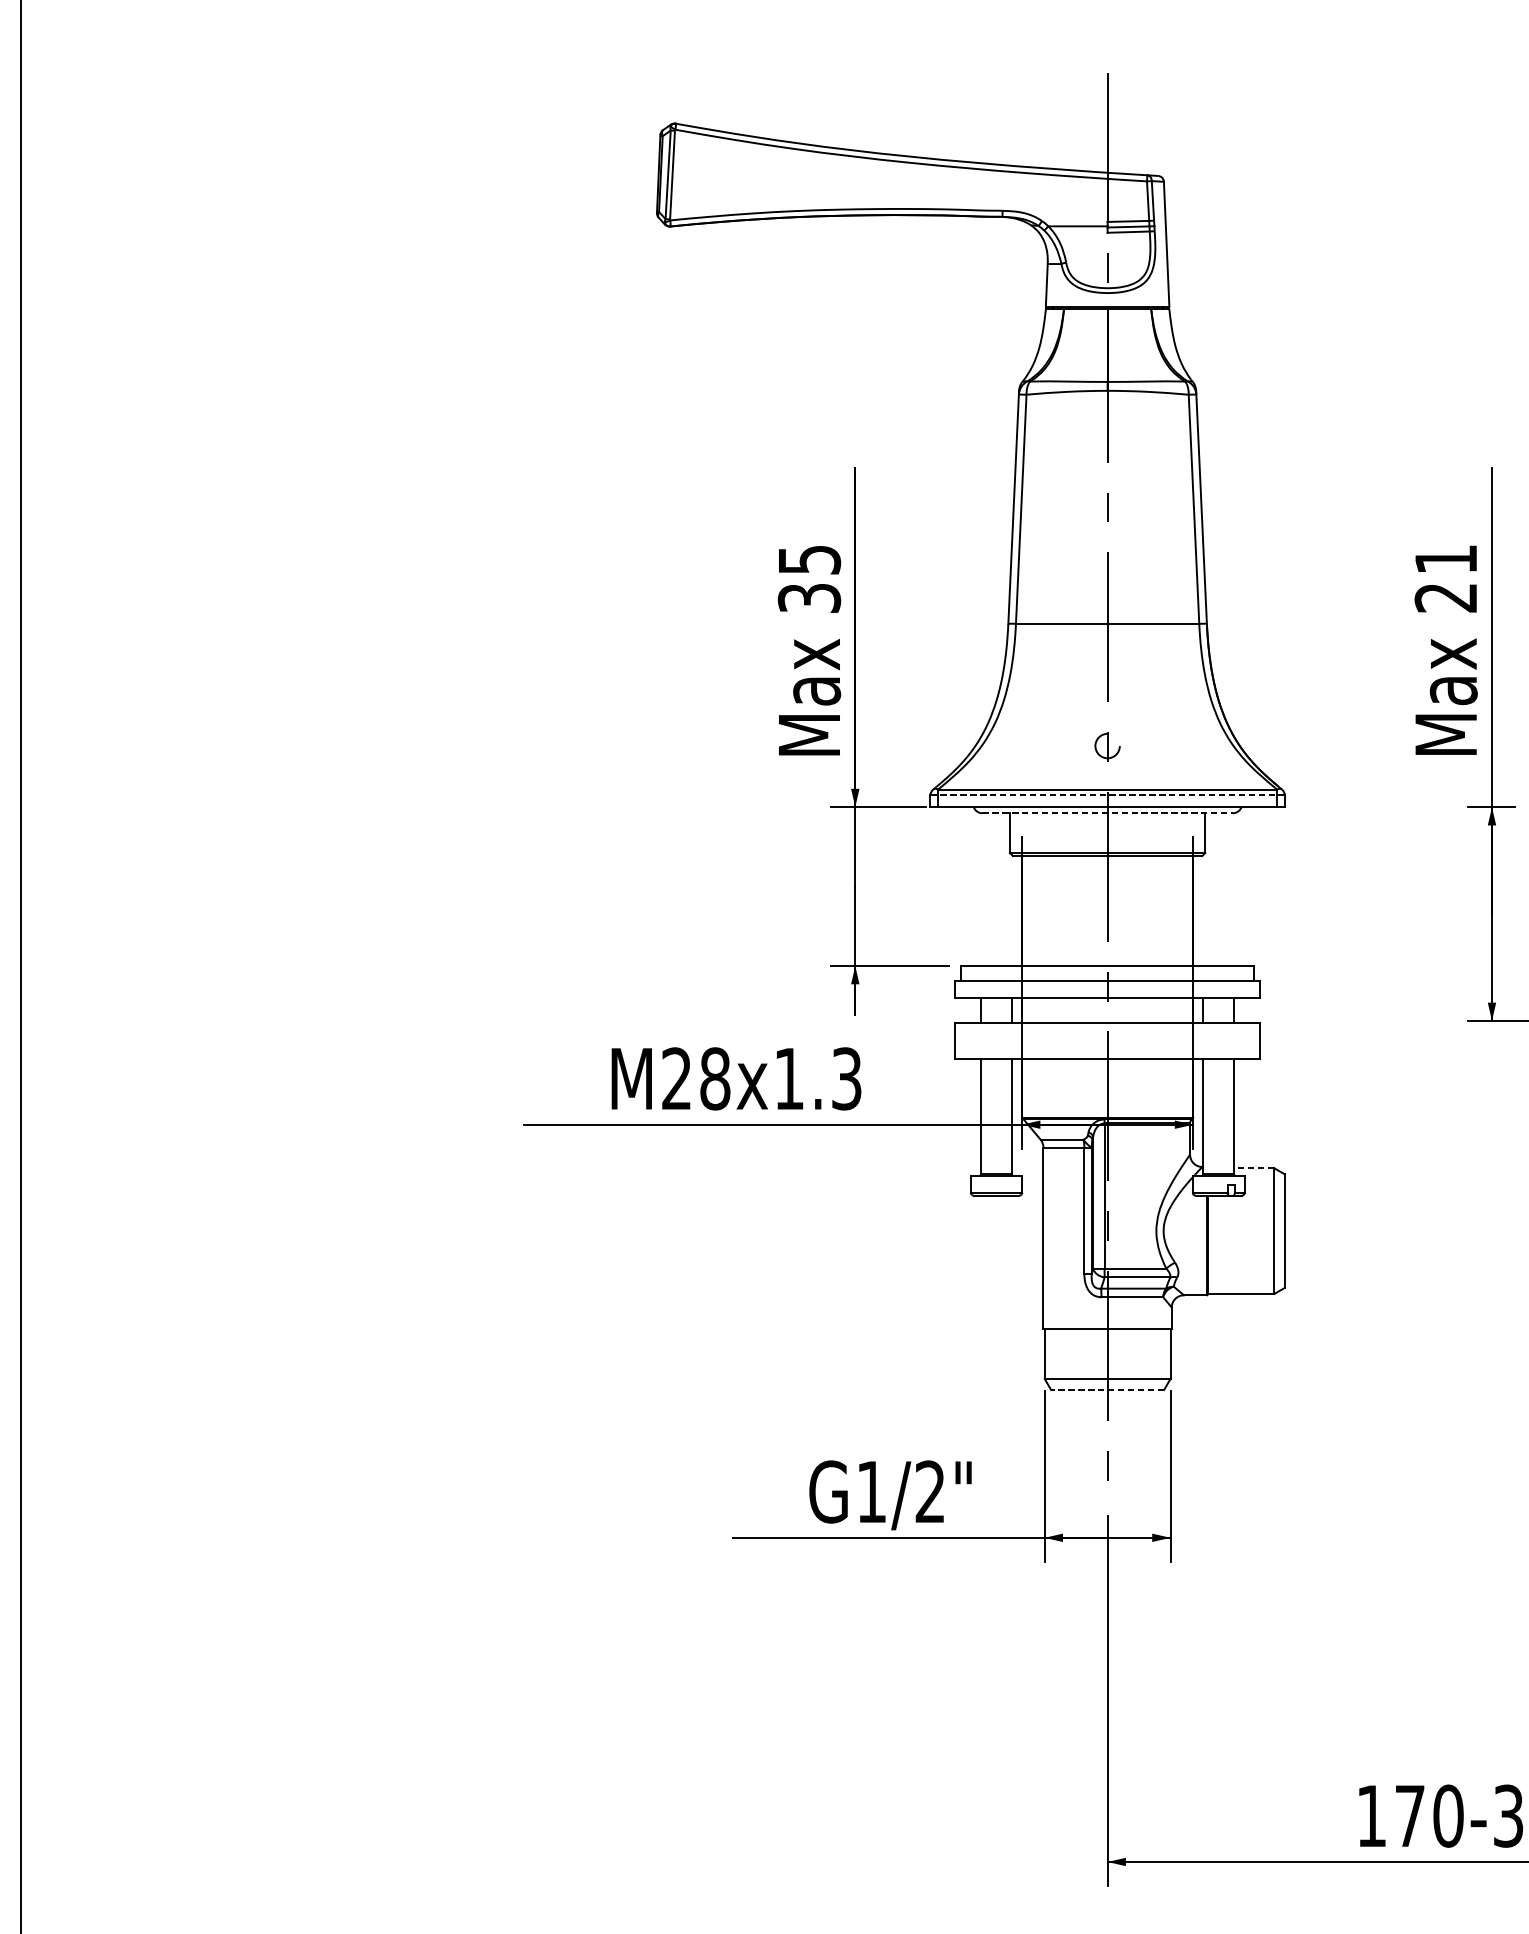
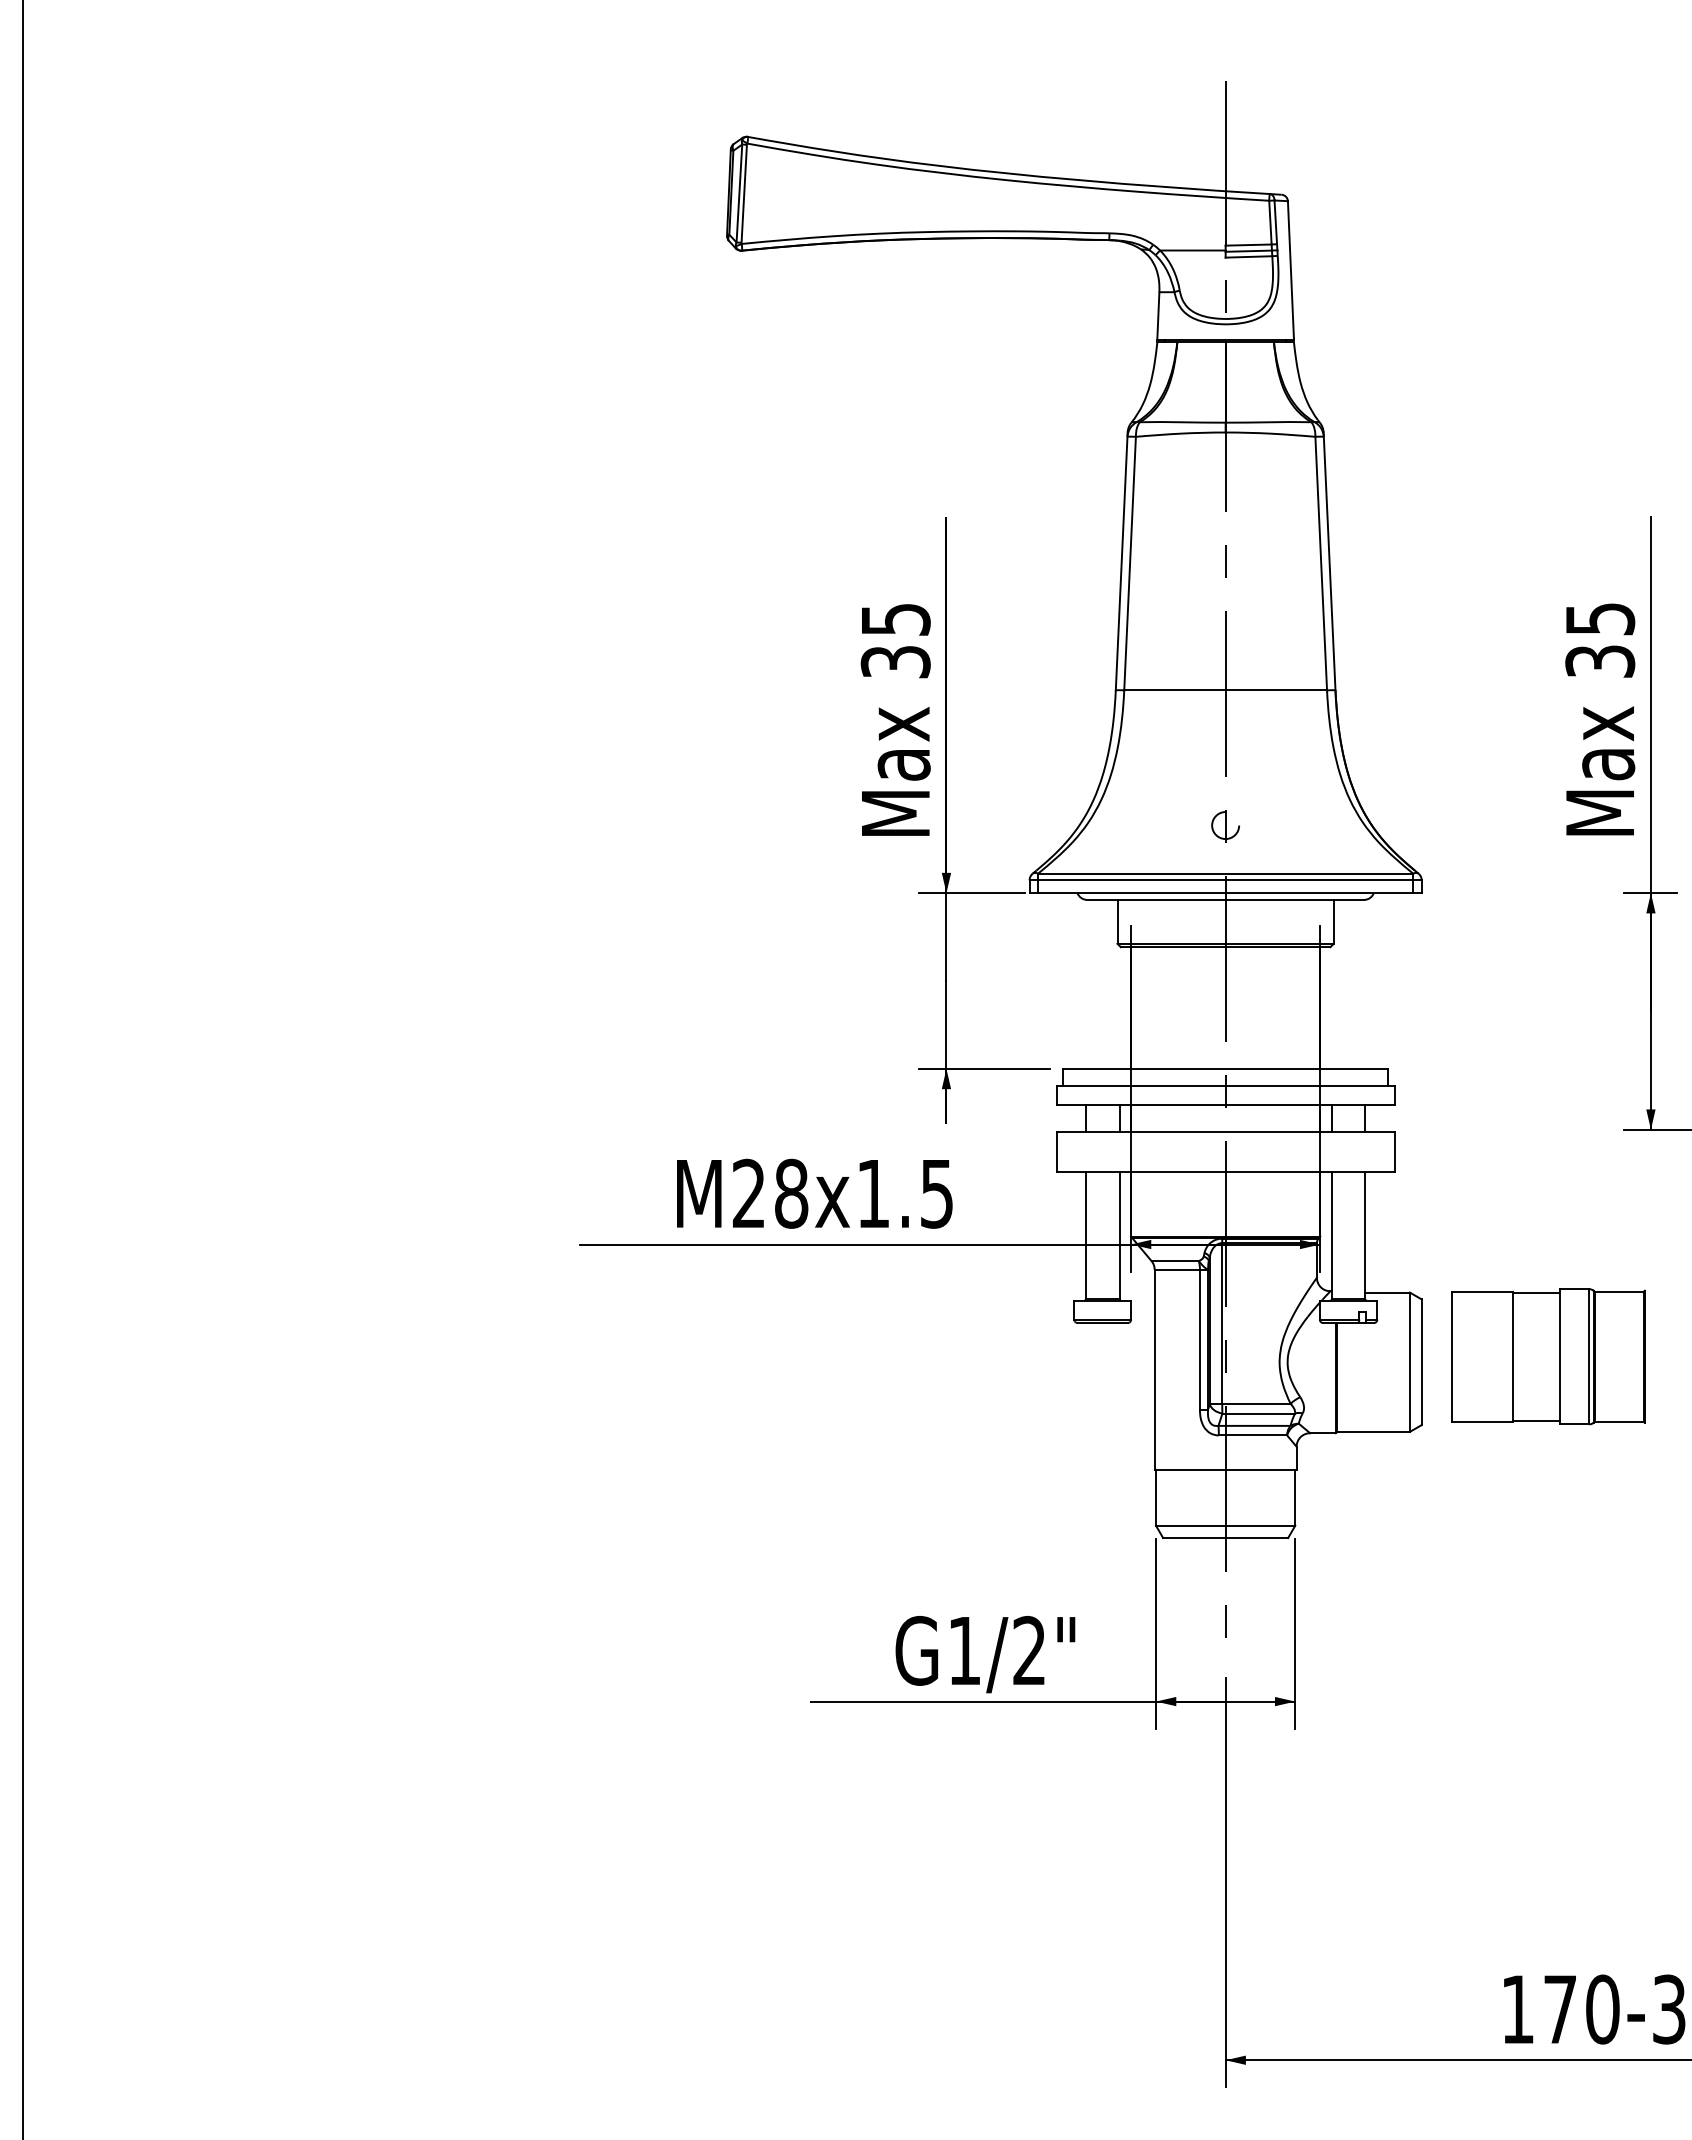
text: (1446, 578) -> (1600, 640), 21 -> 35
line: (1107, 795) -> (1225, 880), dashed -> solid
line: (1107, 812) -> (1225, 899), dashed -> solid
text: (847, 1078) -> (937, 1193), M28x1.3 -> M28x1.5
line: (1253, 1168) -> (1387, 1292), dashed -> solid
part: (1399, 1225) -> (1548, 1356), added
line: (1107, 1390) -> (1225, 1538), dashed -> solid

